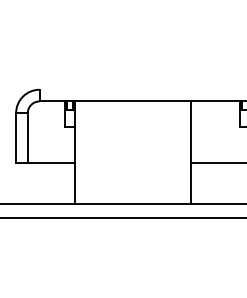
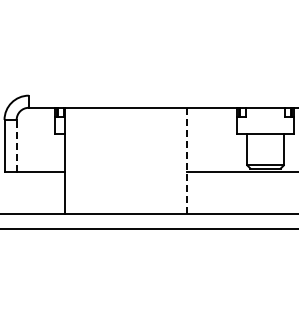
line: (27, 137) -> (16, 145), solid -> dashed
line: (191, 152) -> (186, 160), solid -> dashed

